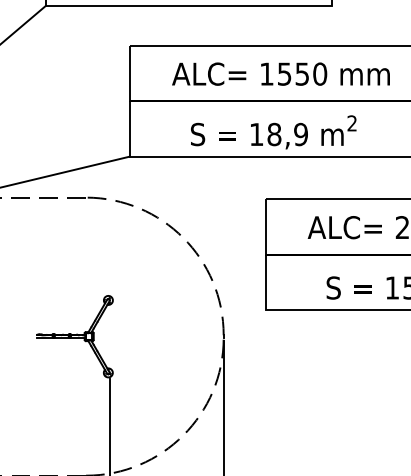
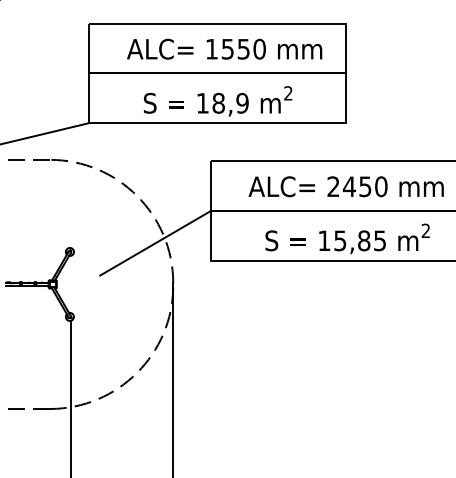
line: (203, 290) -> (155, 243), added

